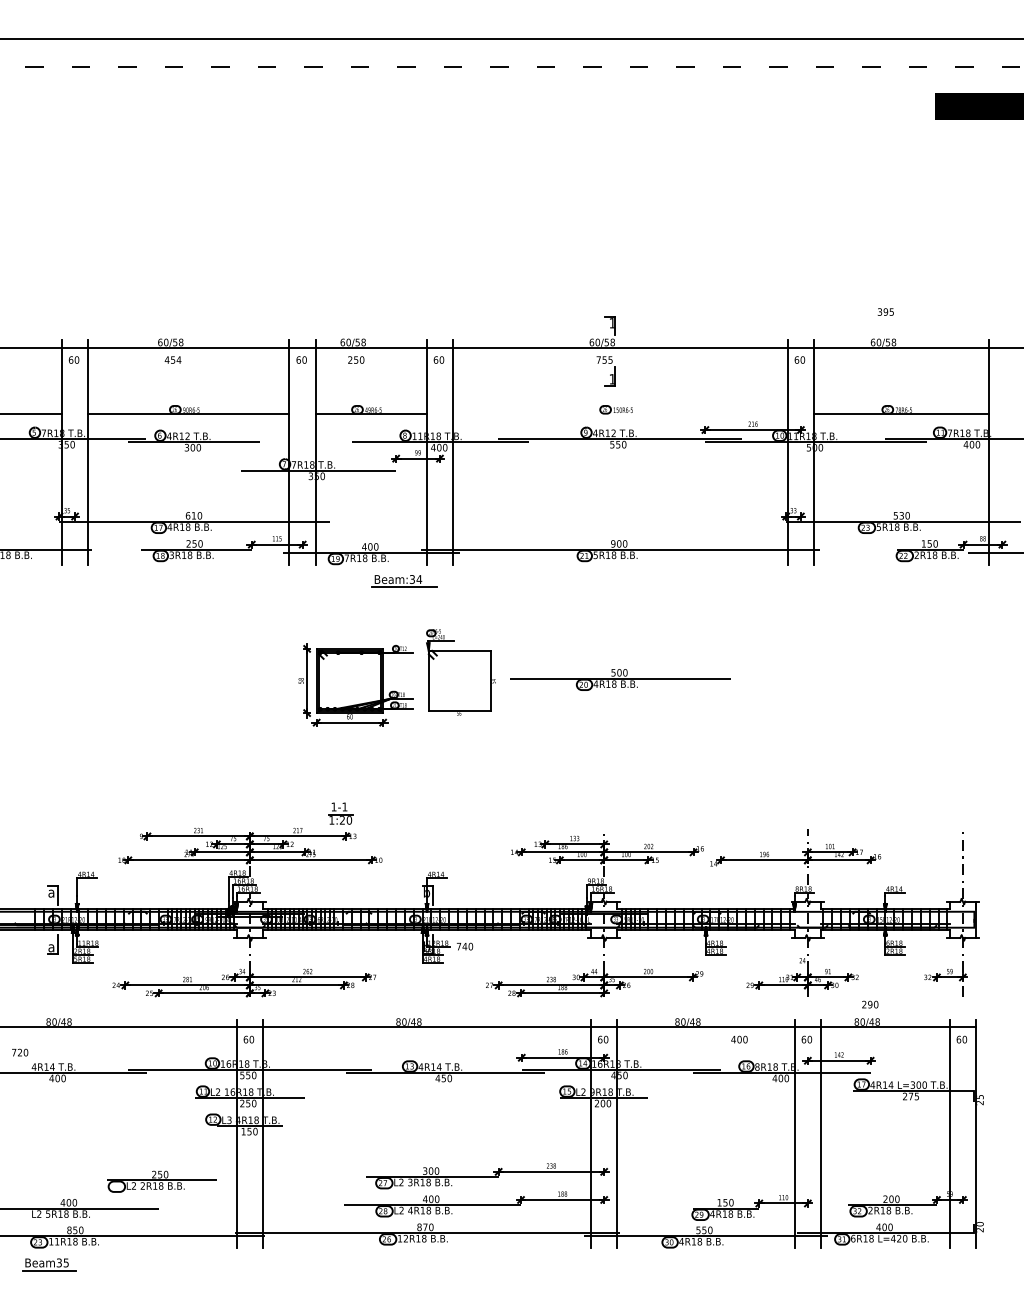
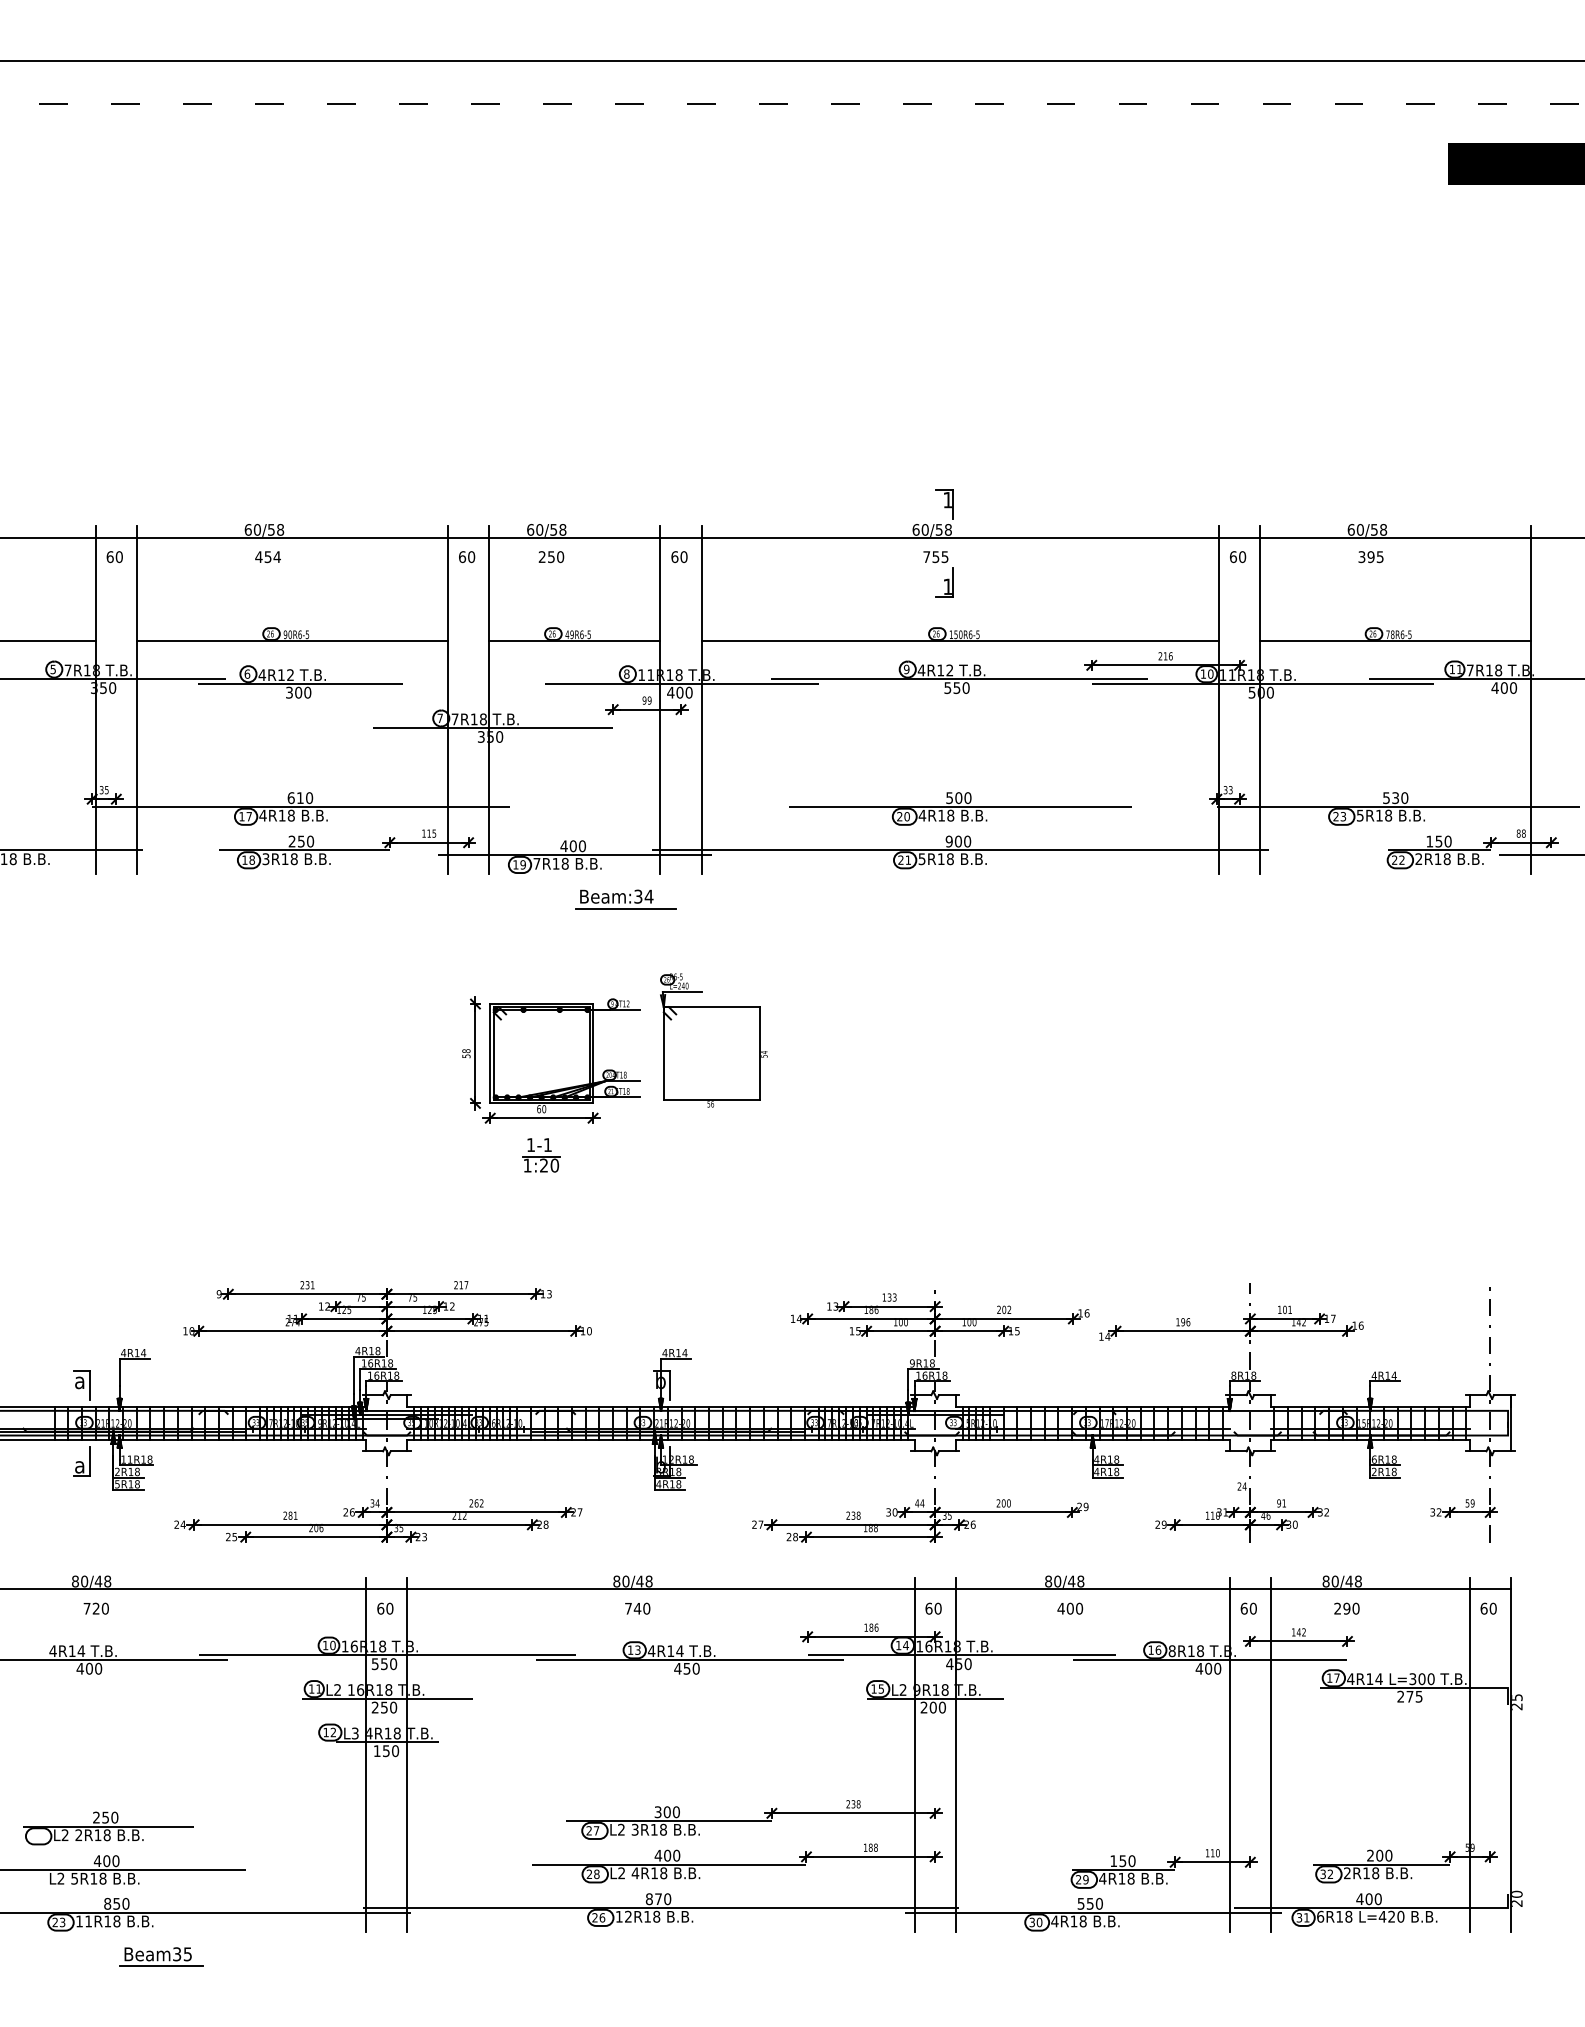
text: (885, 311) -> (1370, 556), moved
line: (620, 413) -> (960, 639), added
part: (620, 679) -> (960, 808), moved
part: (340, 813) -> (541, 1155), moved
text: (465, 946) -> (638, 1608), moved
text: (870, 1004) -> (1347, 1608), moved
text: (739, 1039) -> (1070, 1608), moved
text: (20, 1052) -> (96, 1608), moved
part: (161, 1181) -> (107, 1828), moved
part: (49, 1264) -> (161, 1956), moved

